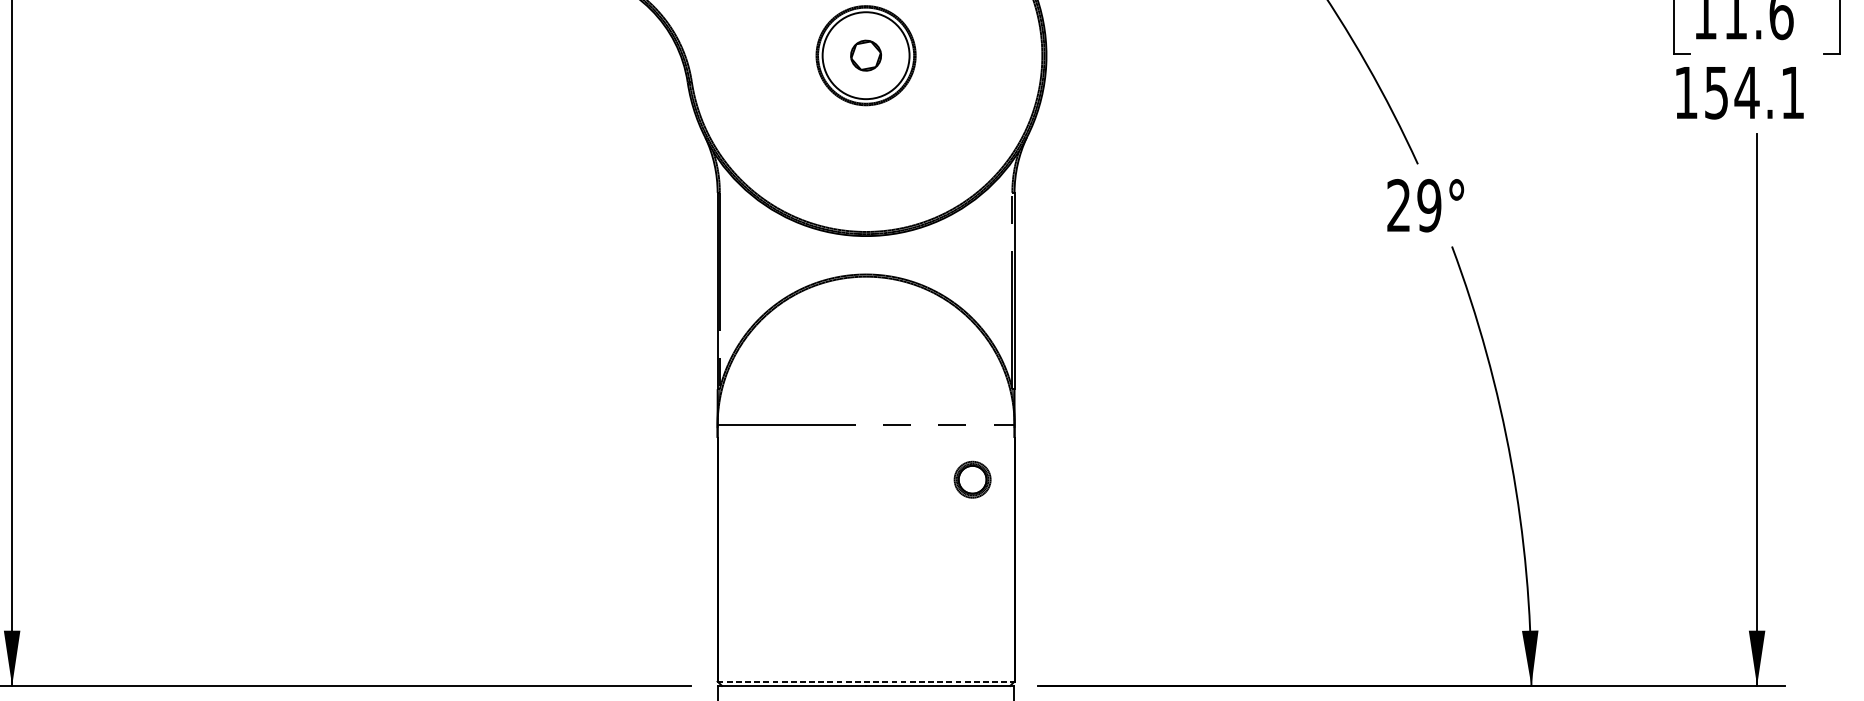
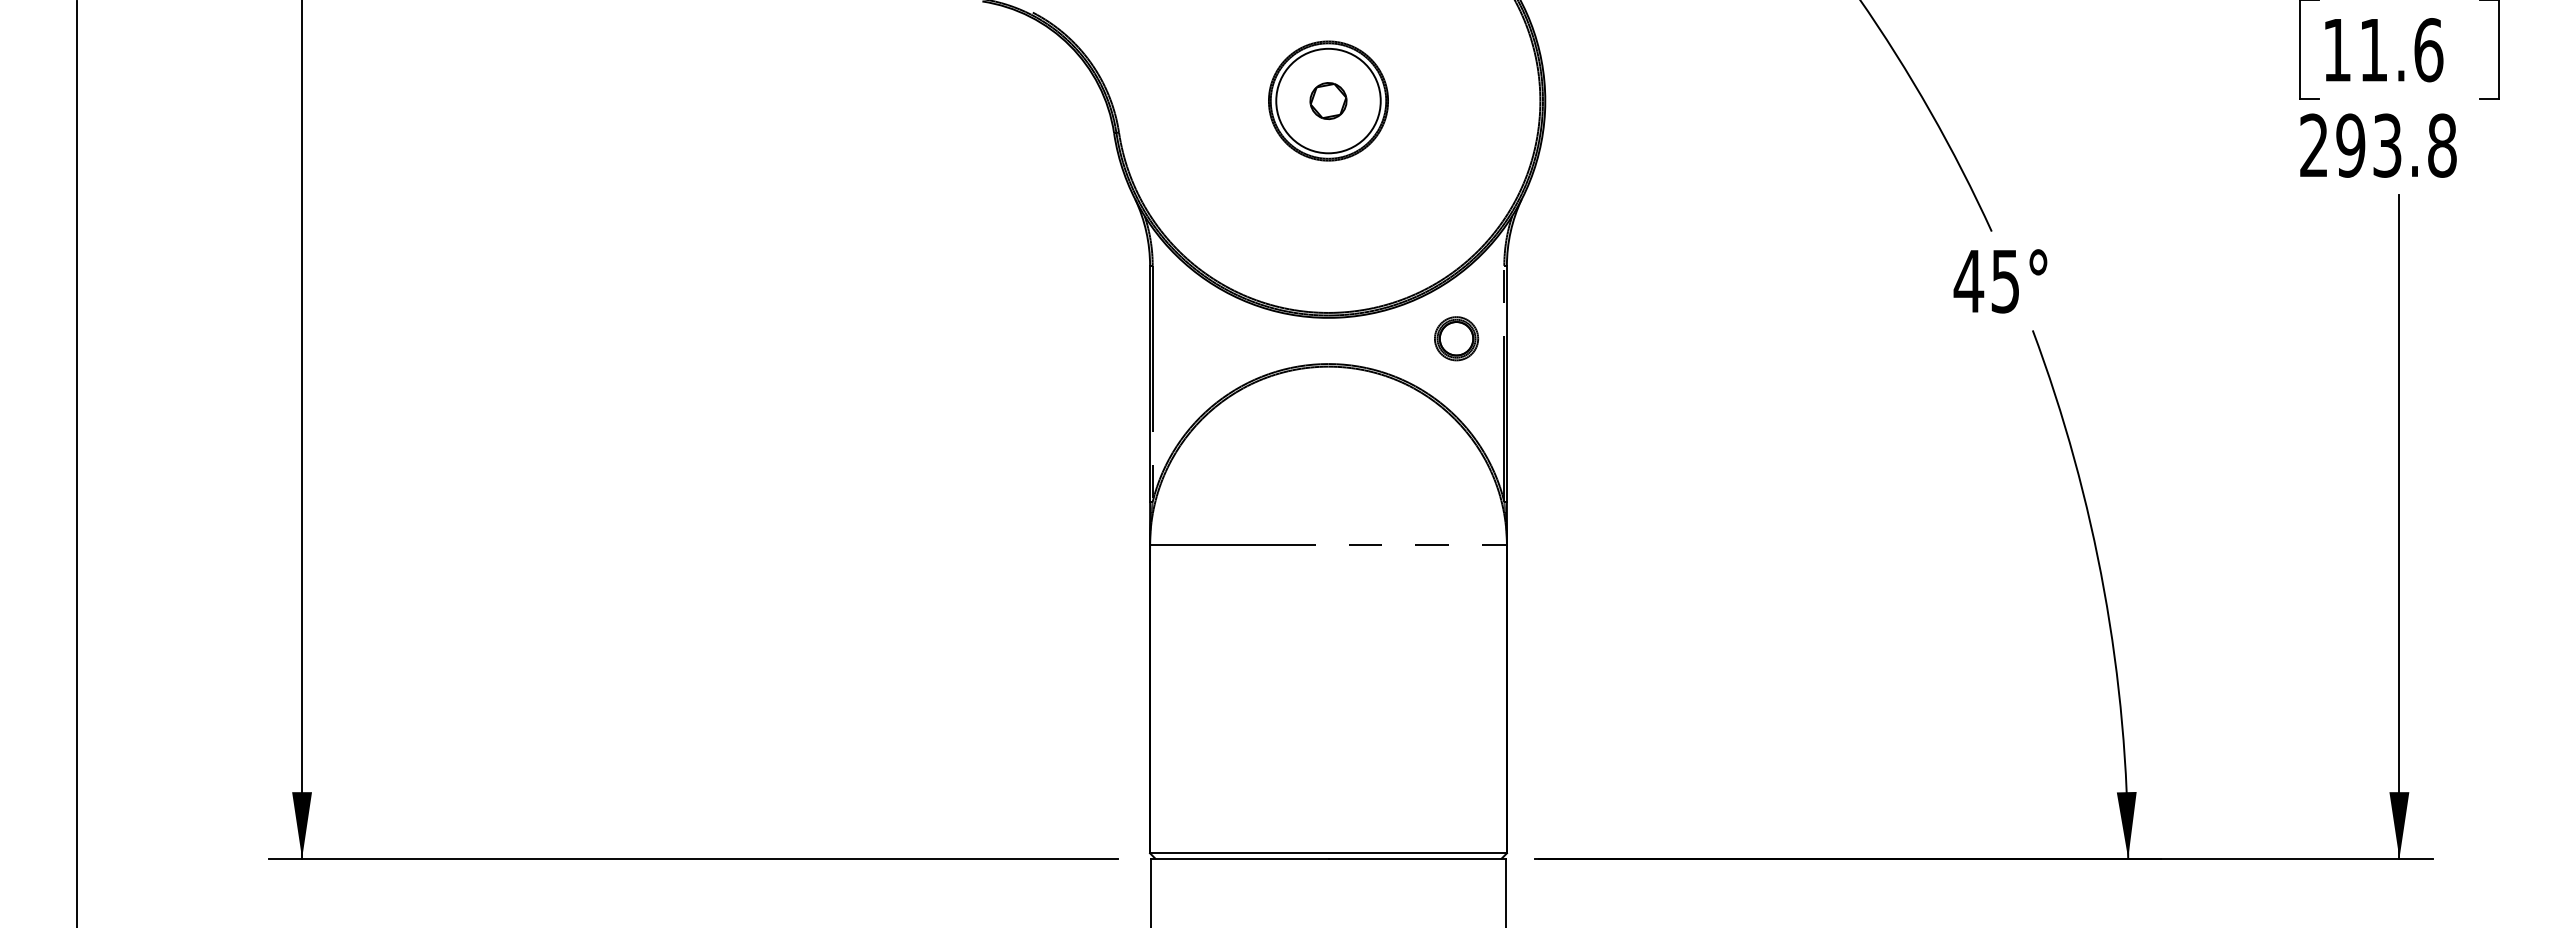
text: (1739, 92) -> (2378, 145), 154.1 -> 293.8
text: (1413, 205) -> (1986, 281), 29° -> 45°
part: (972, 479) -> (1456, 338), moved
line: (866, 681) -> (1329, 853), dashed -> solid

